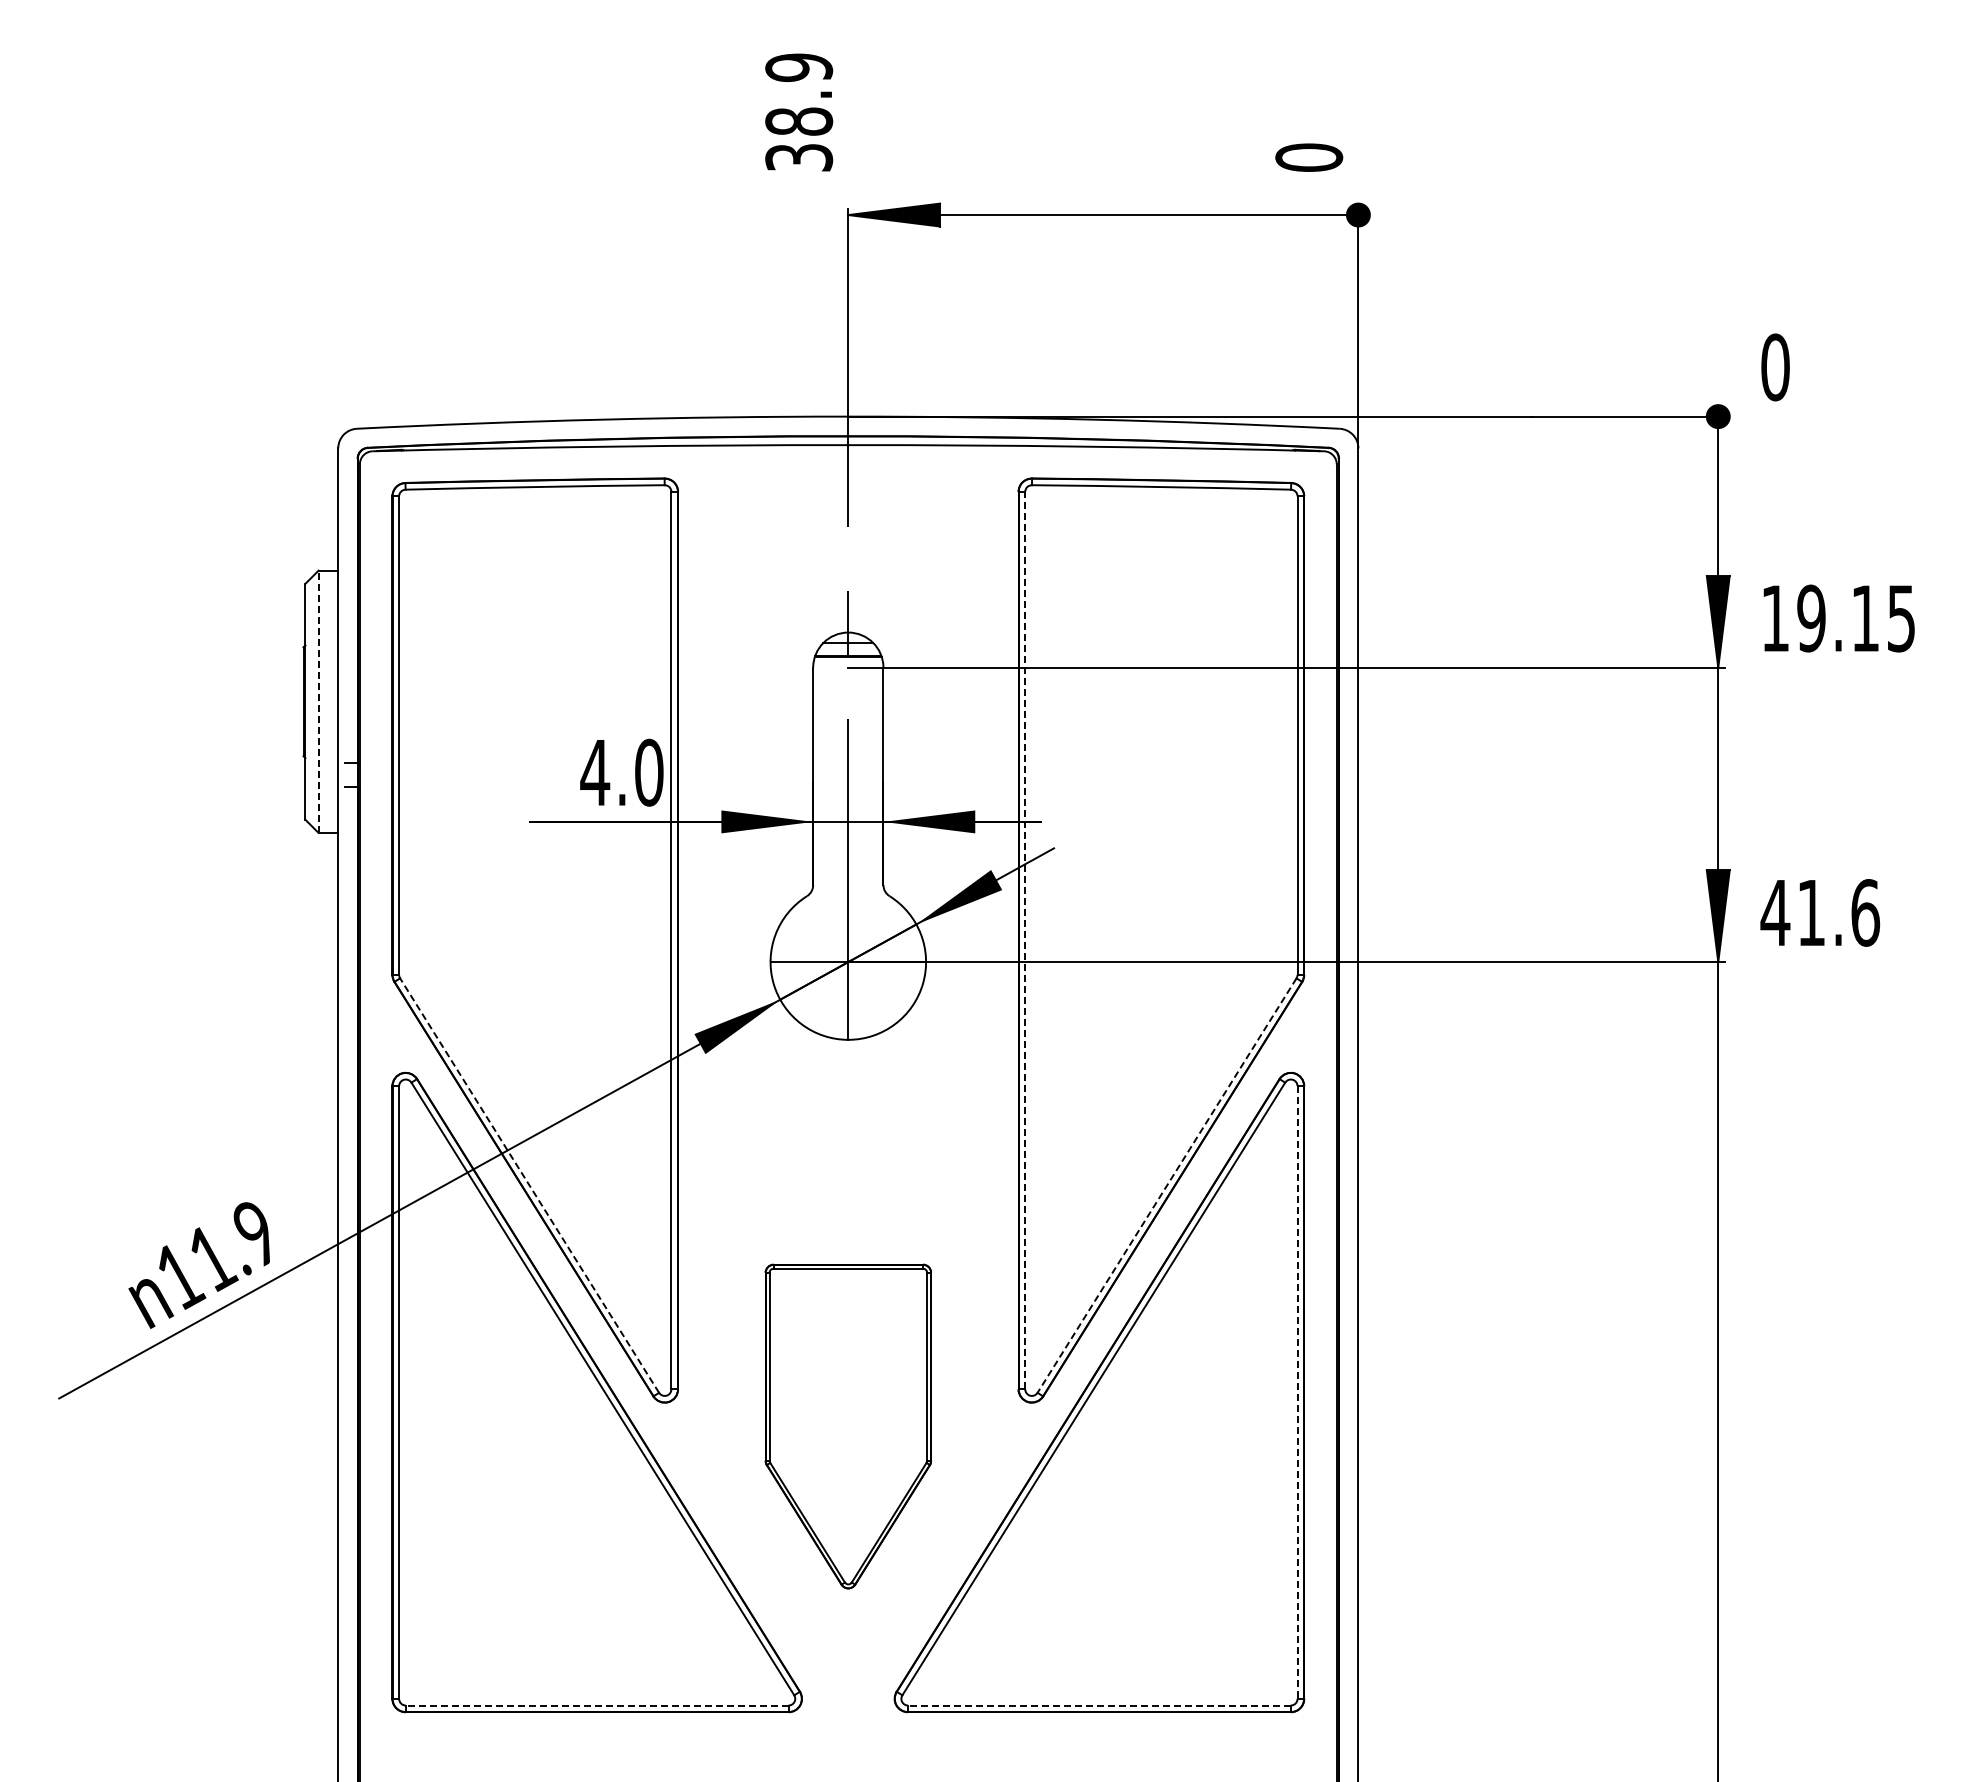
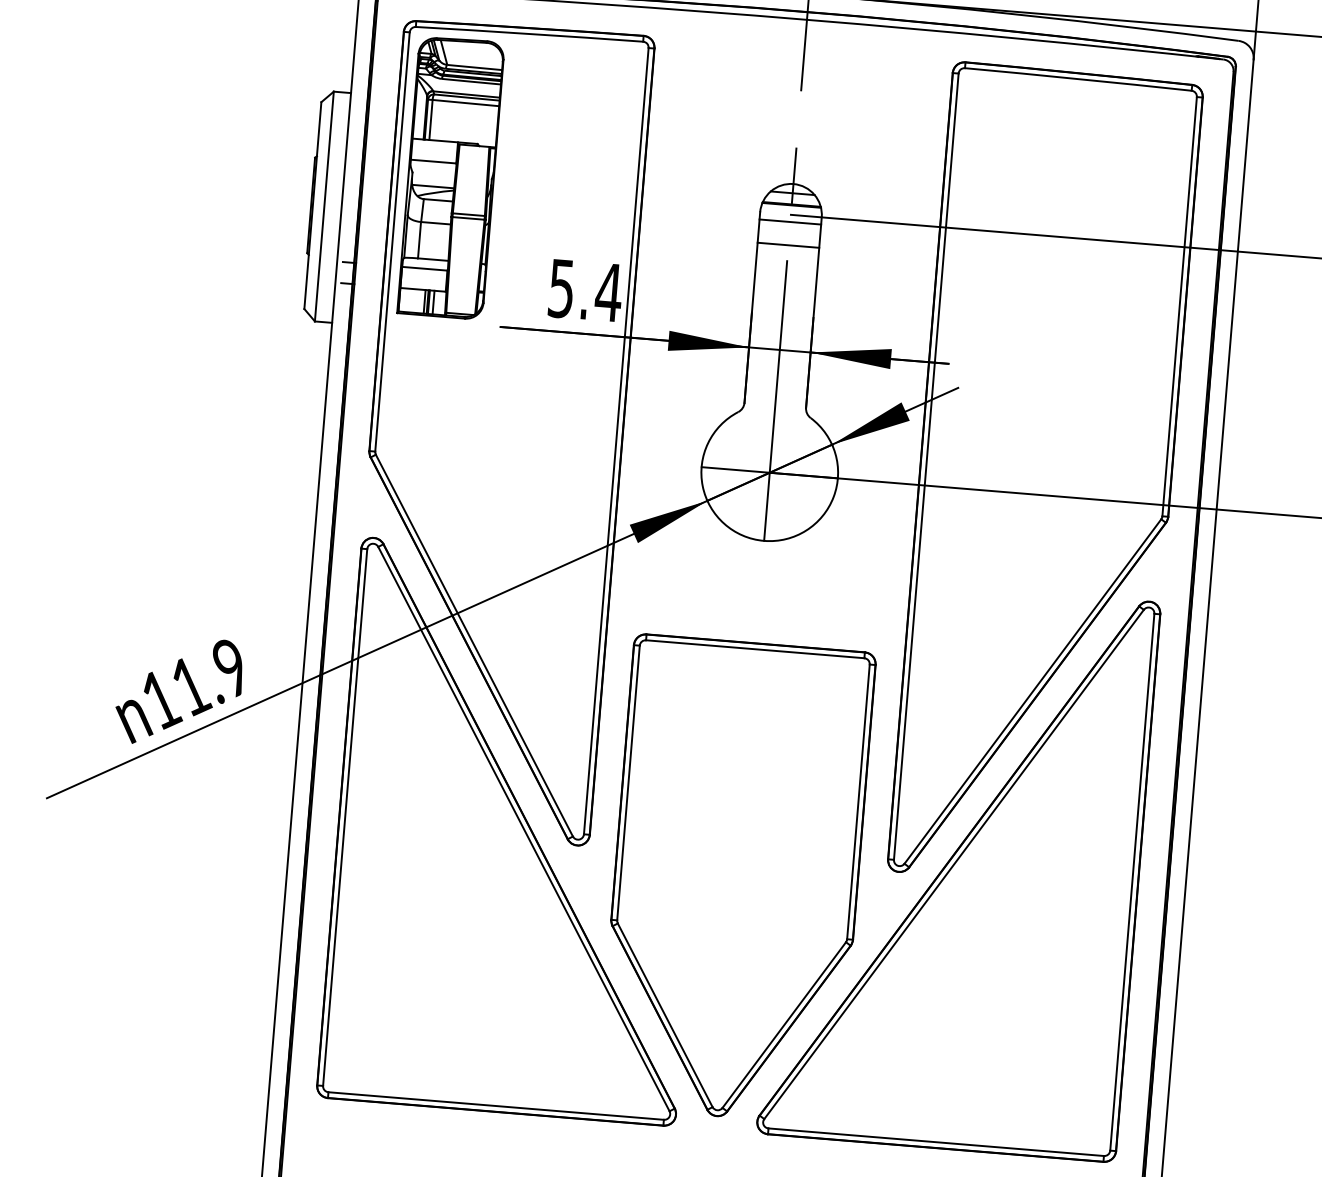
part: (459, 657) -> (451, 177), added
line: (848, 675) -> (790, 221), added
line: (318, 701) -> (324, 206), dashed -> solid
line: (848, 702) -> (788, 245), added
text: (622, 772) -> (585, 290), 4.0 -> 5.4
line: (1025, 940) -> (926, 466), dashed -> solid
line: (529, 1185) -> (474, 645), dashed -> solid
line: (1166, 1186) -> (1032, 692), dashed -> solid
line: (1297, 1393) -> (1132, 883), dashed -> solid
part: (848, 1426) -> (736, 879), size x1.67
line: (596, 1705) -> (495, 1105), dashed -> solid
line: (1098, 1705) -> (935, 1142), dashed -> solid

